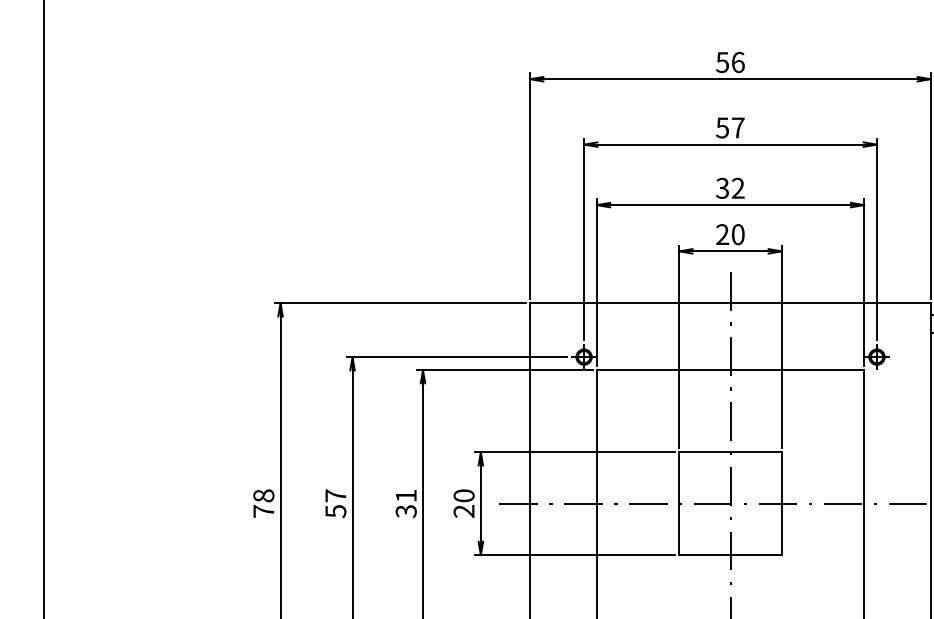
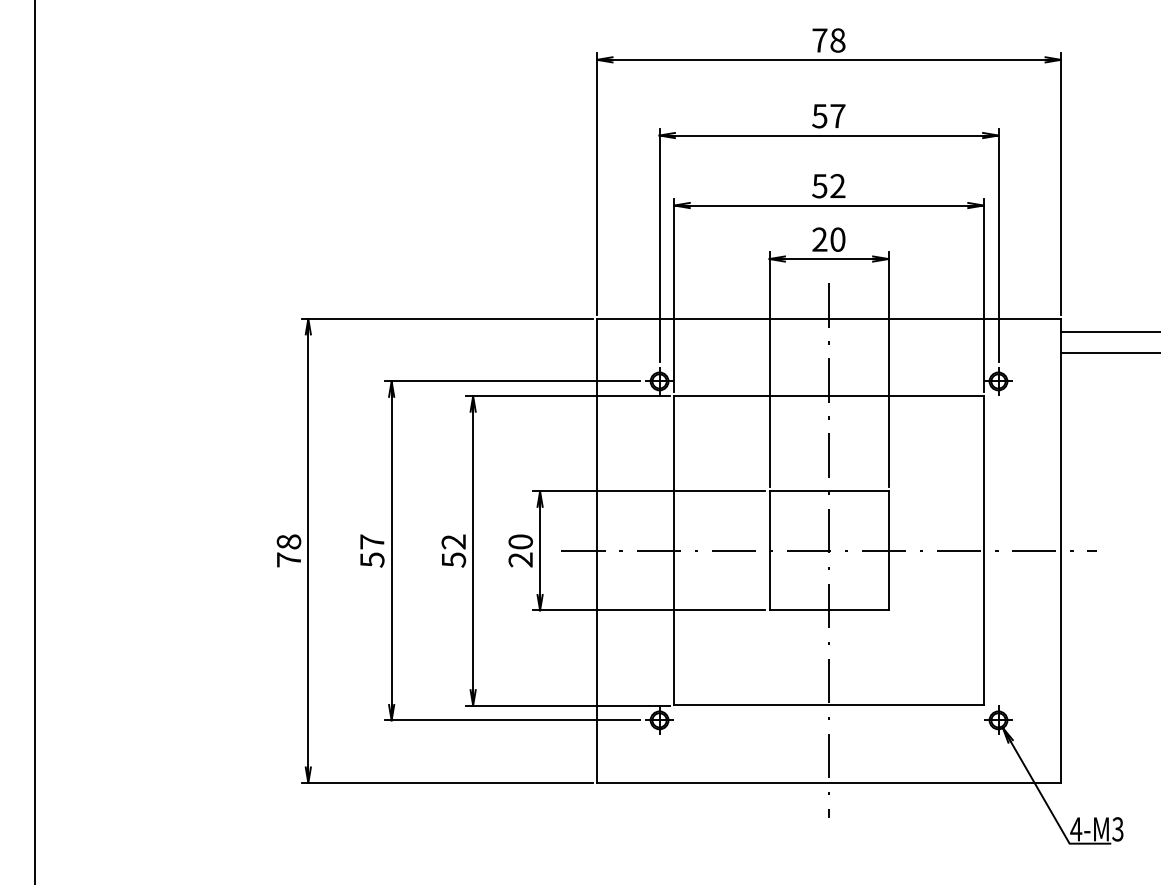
text: (730, 62) -> (828, 40), 56 -> 78
text: (722, 187) -> (819, 185), 32 -> 52
text: (406, 503) -> (453, 550), 31 -> 52

